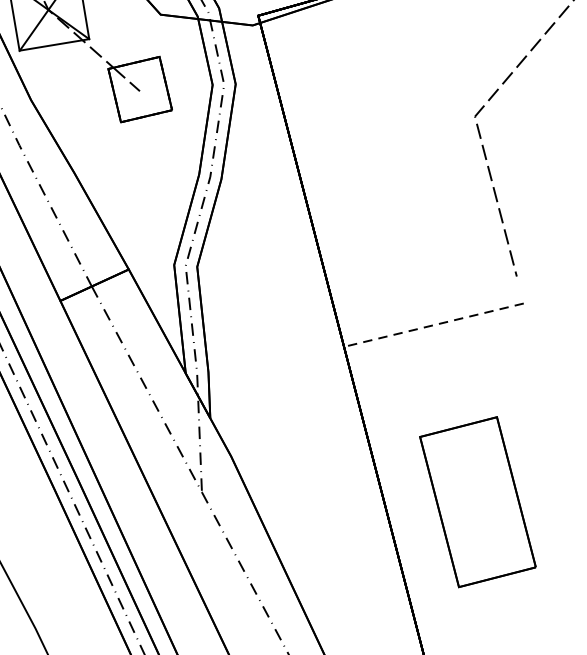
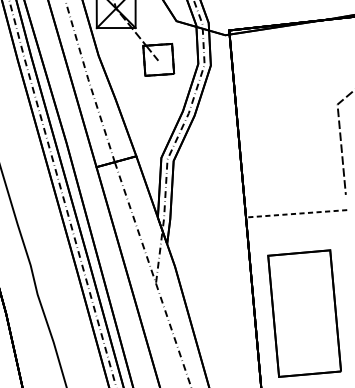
part: (477, 502) -> (304, 313), size x1.43

